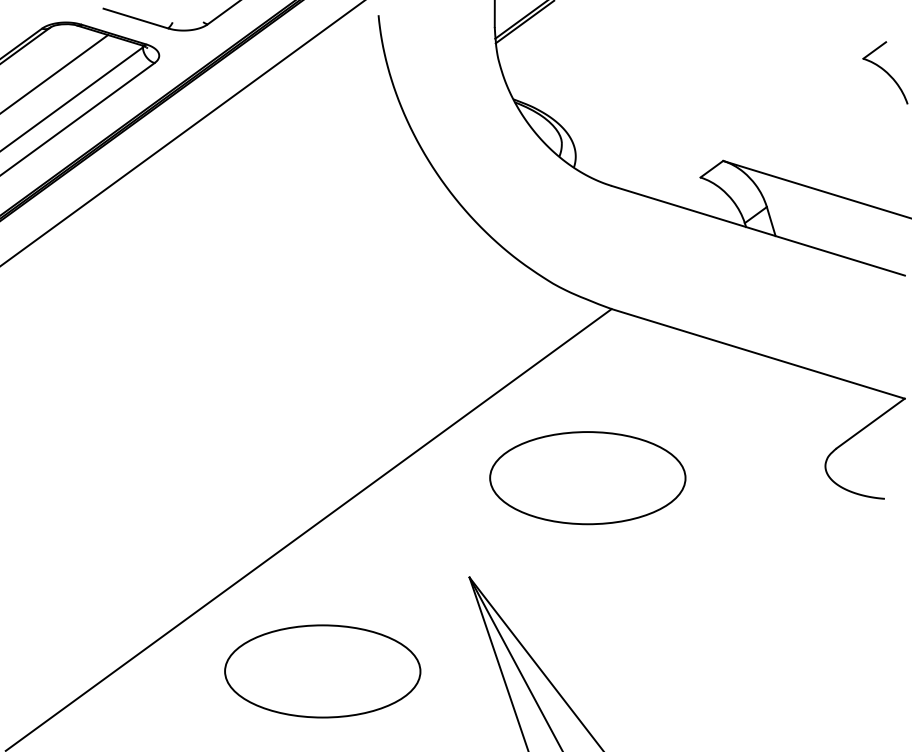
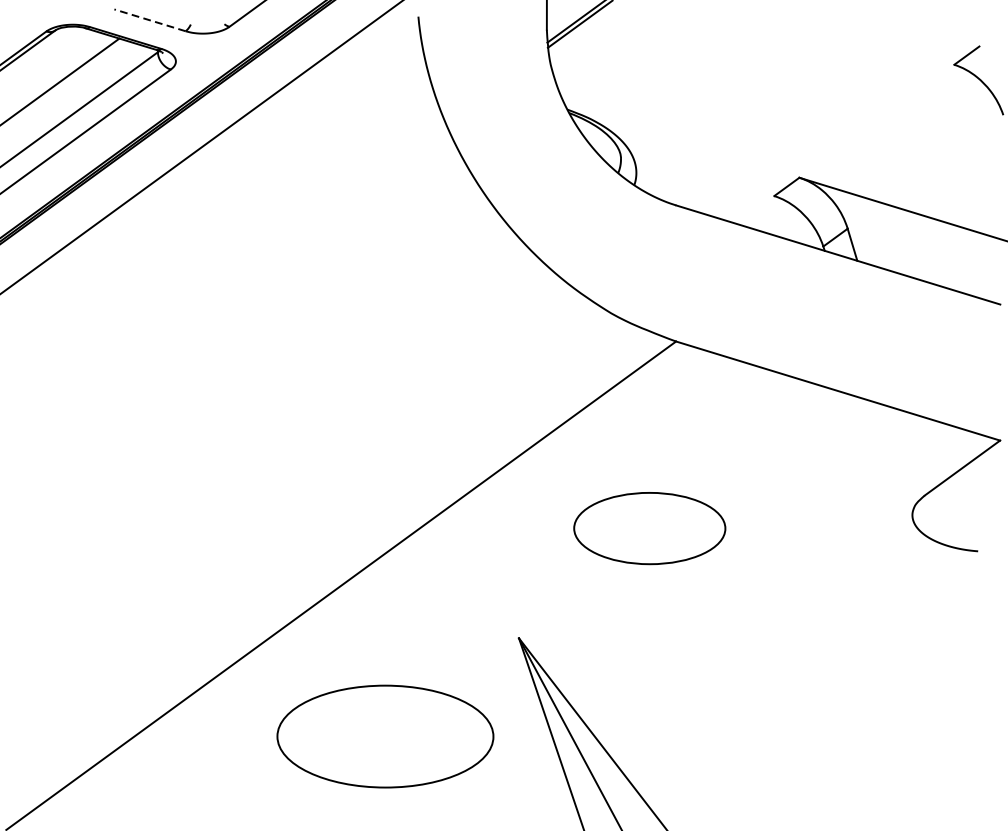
line: (135, 18) -> (149, 20), solid -> dashed
part: (587, 478) -> (649, 528), size x0.7
part: (322, 671) -> (385, 736), moved

